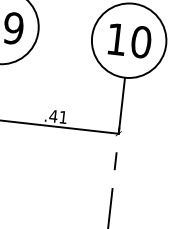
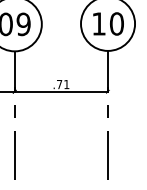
text: (53, 116) -> (59, 84), .41 -> .71

